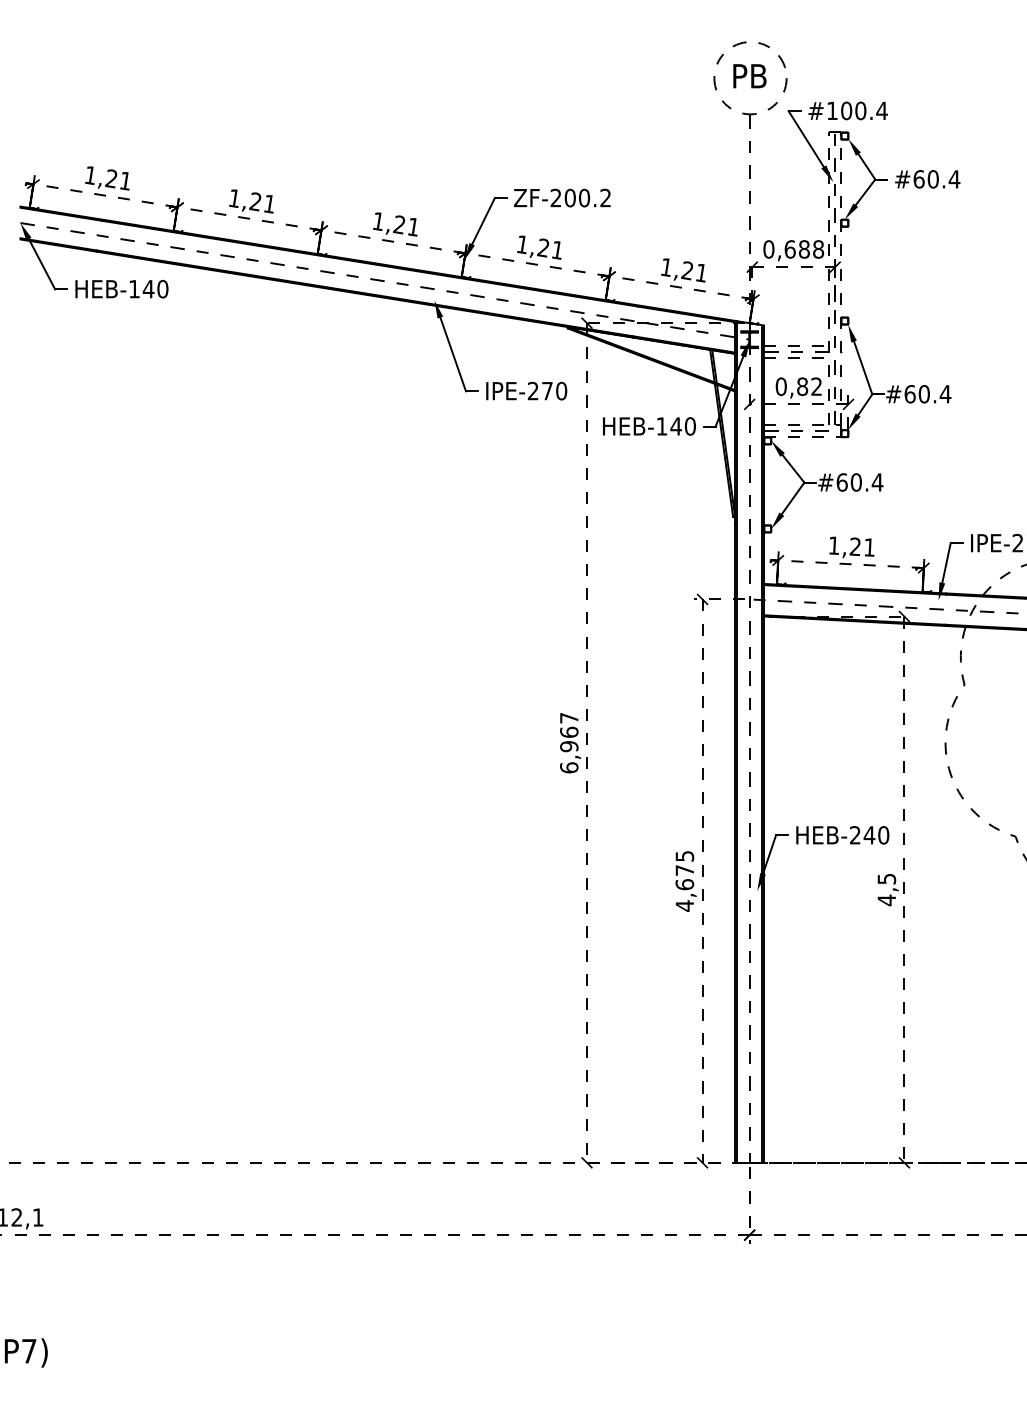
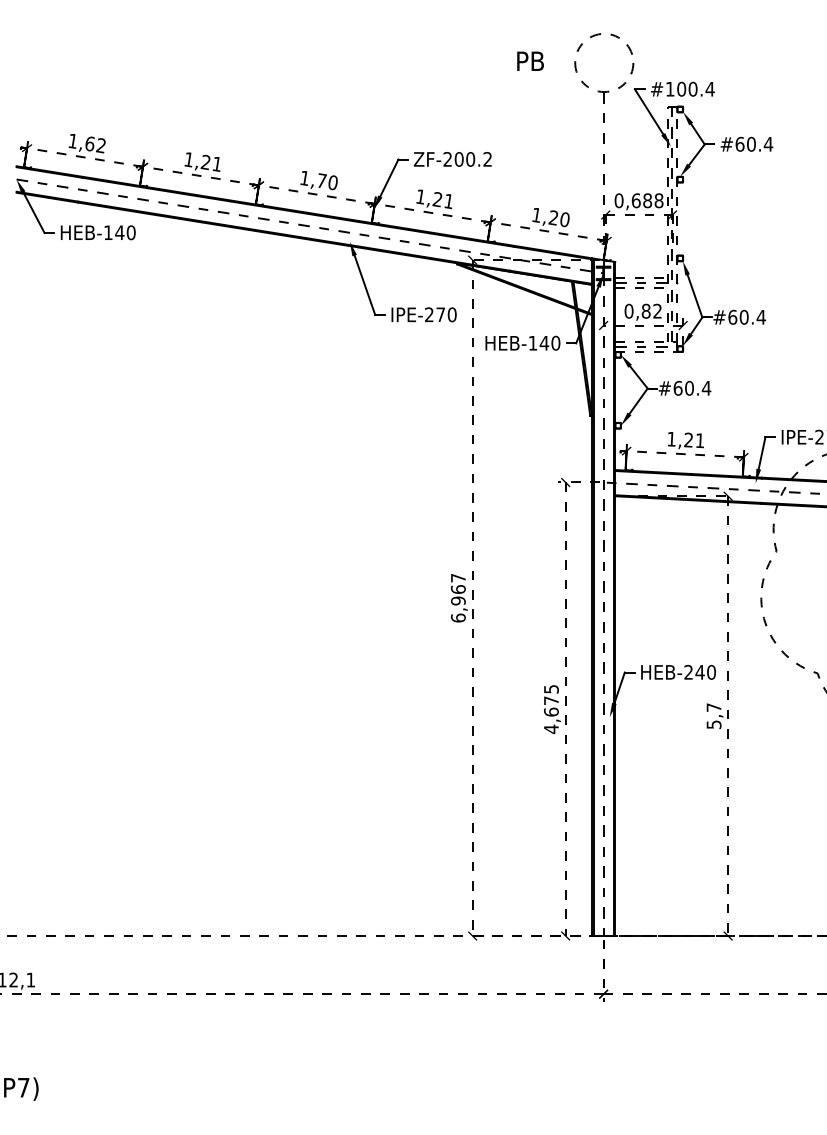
text: (749, 76) -> (530, 61), moved
text: (118, 179) -> (95, 144), 1,21 -> 1,62
text: (406, 225) -> (327, 181), 1,21 -> 1,70
text: (701, 272) -> (564, 219), 1,21 -> 1,20
text: (886, 889) -> (713, 716), 4,5 -> 5,7

